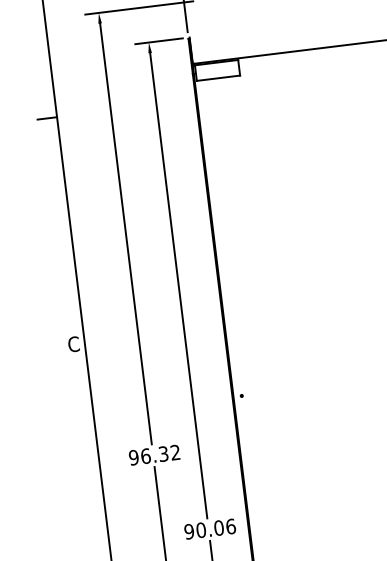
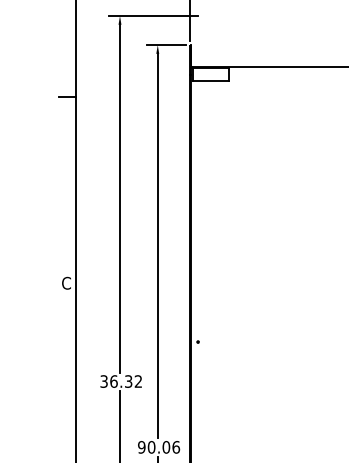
text: (133, 457) -> (103, 381), 96.32 -> 36.32

